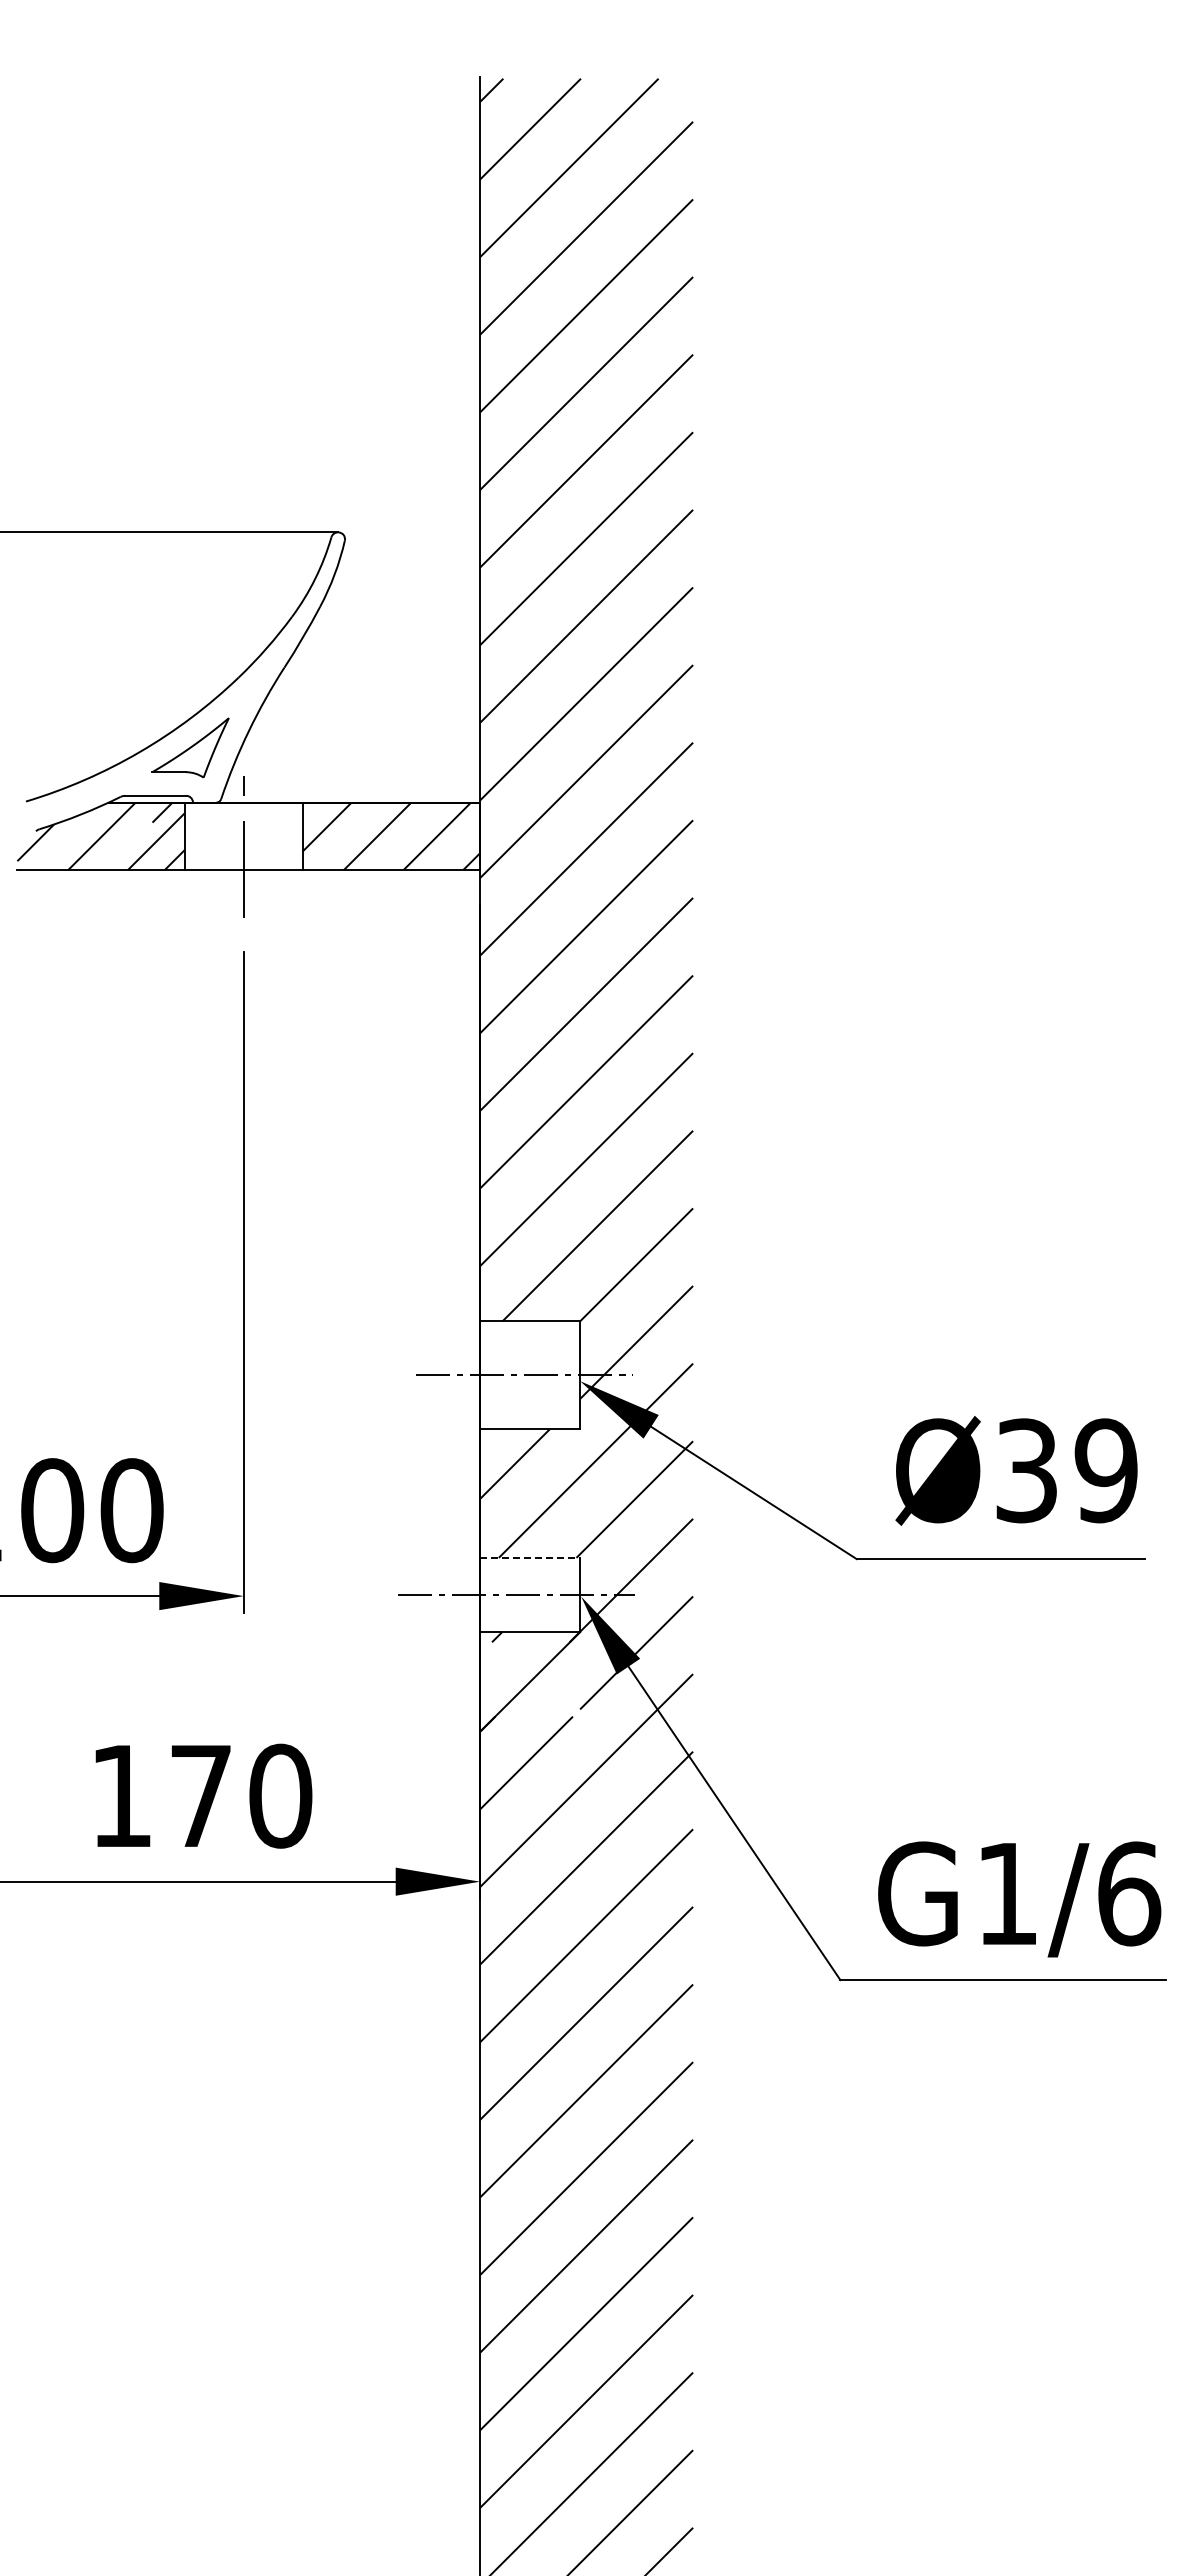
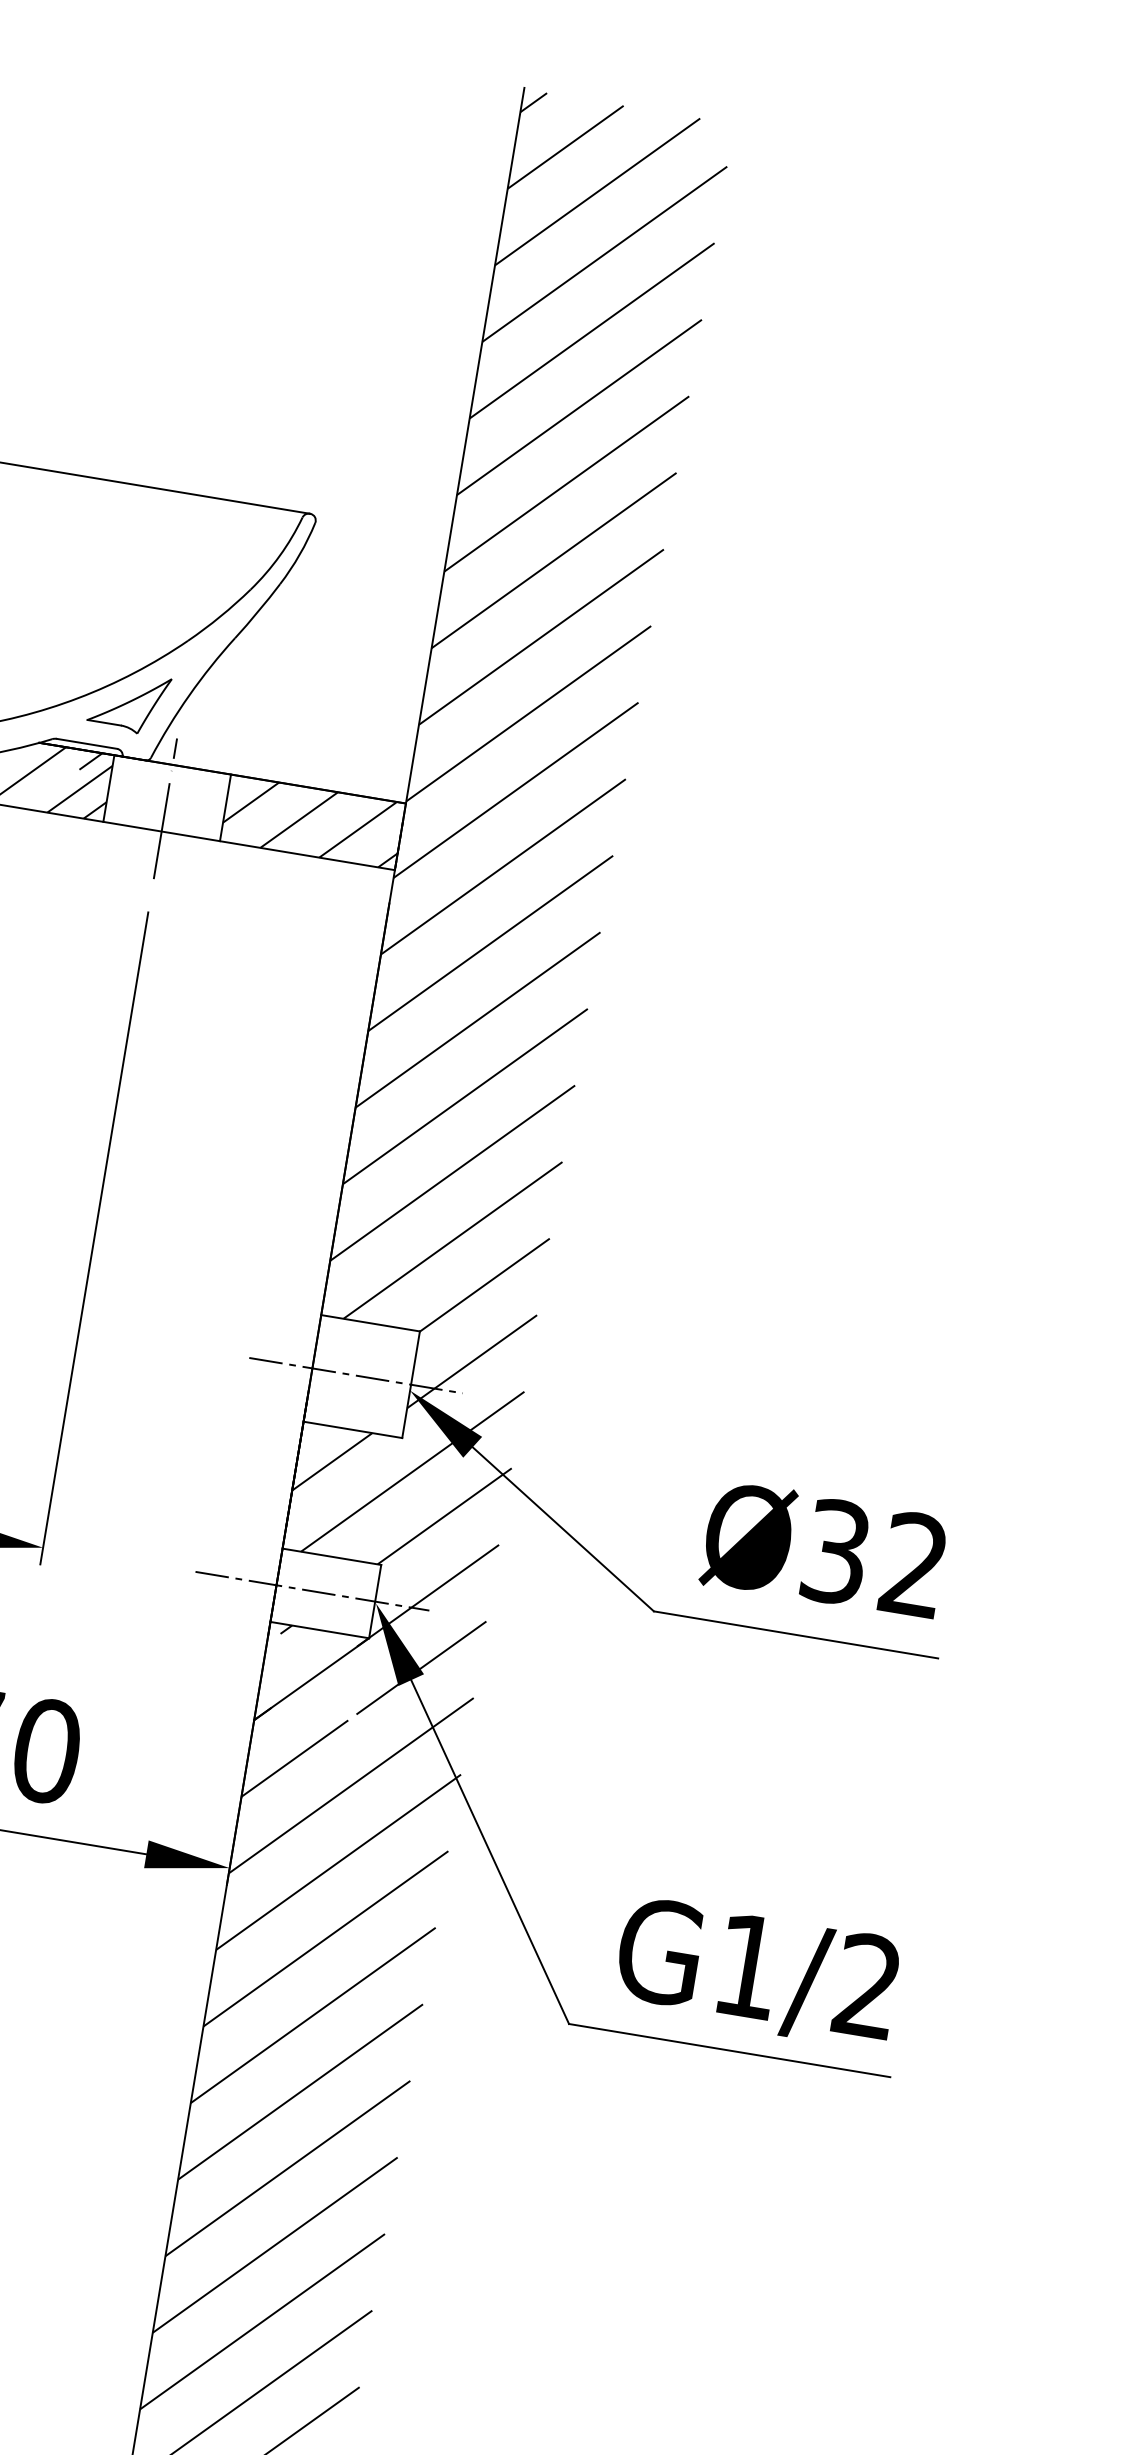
text: (1105, 1470) -> (913, 1564), Ø39 -> Ø32
line: (530, 1557) -> (332, 1556), dashed -> solid
text: (1129, 1893) -> (868, 1985), G1/6 -> G1/2

